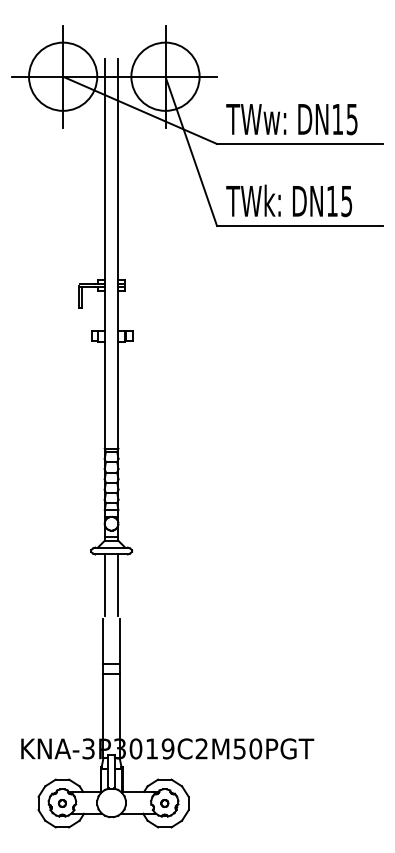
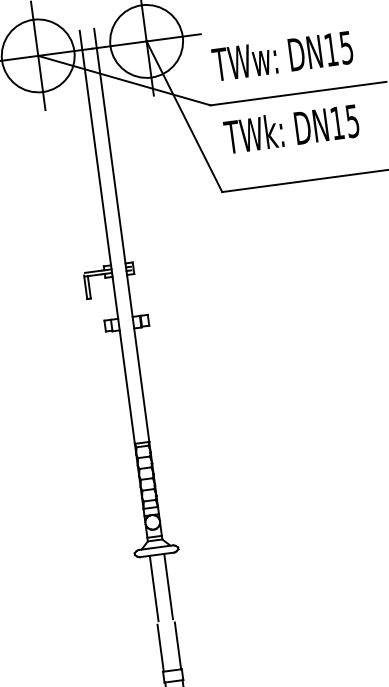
text: (291, 119) -> (282, 56), moved
text: (289, 200) -> (291, 128), moved

